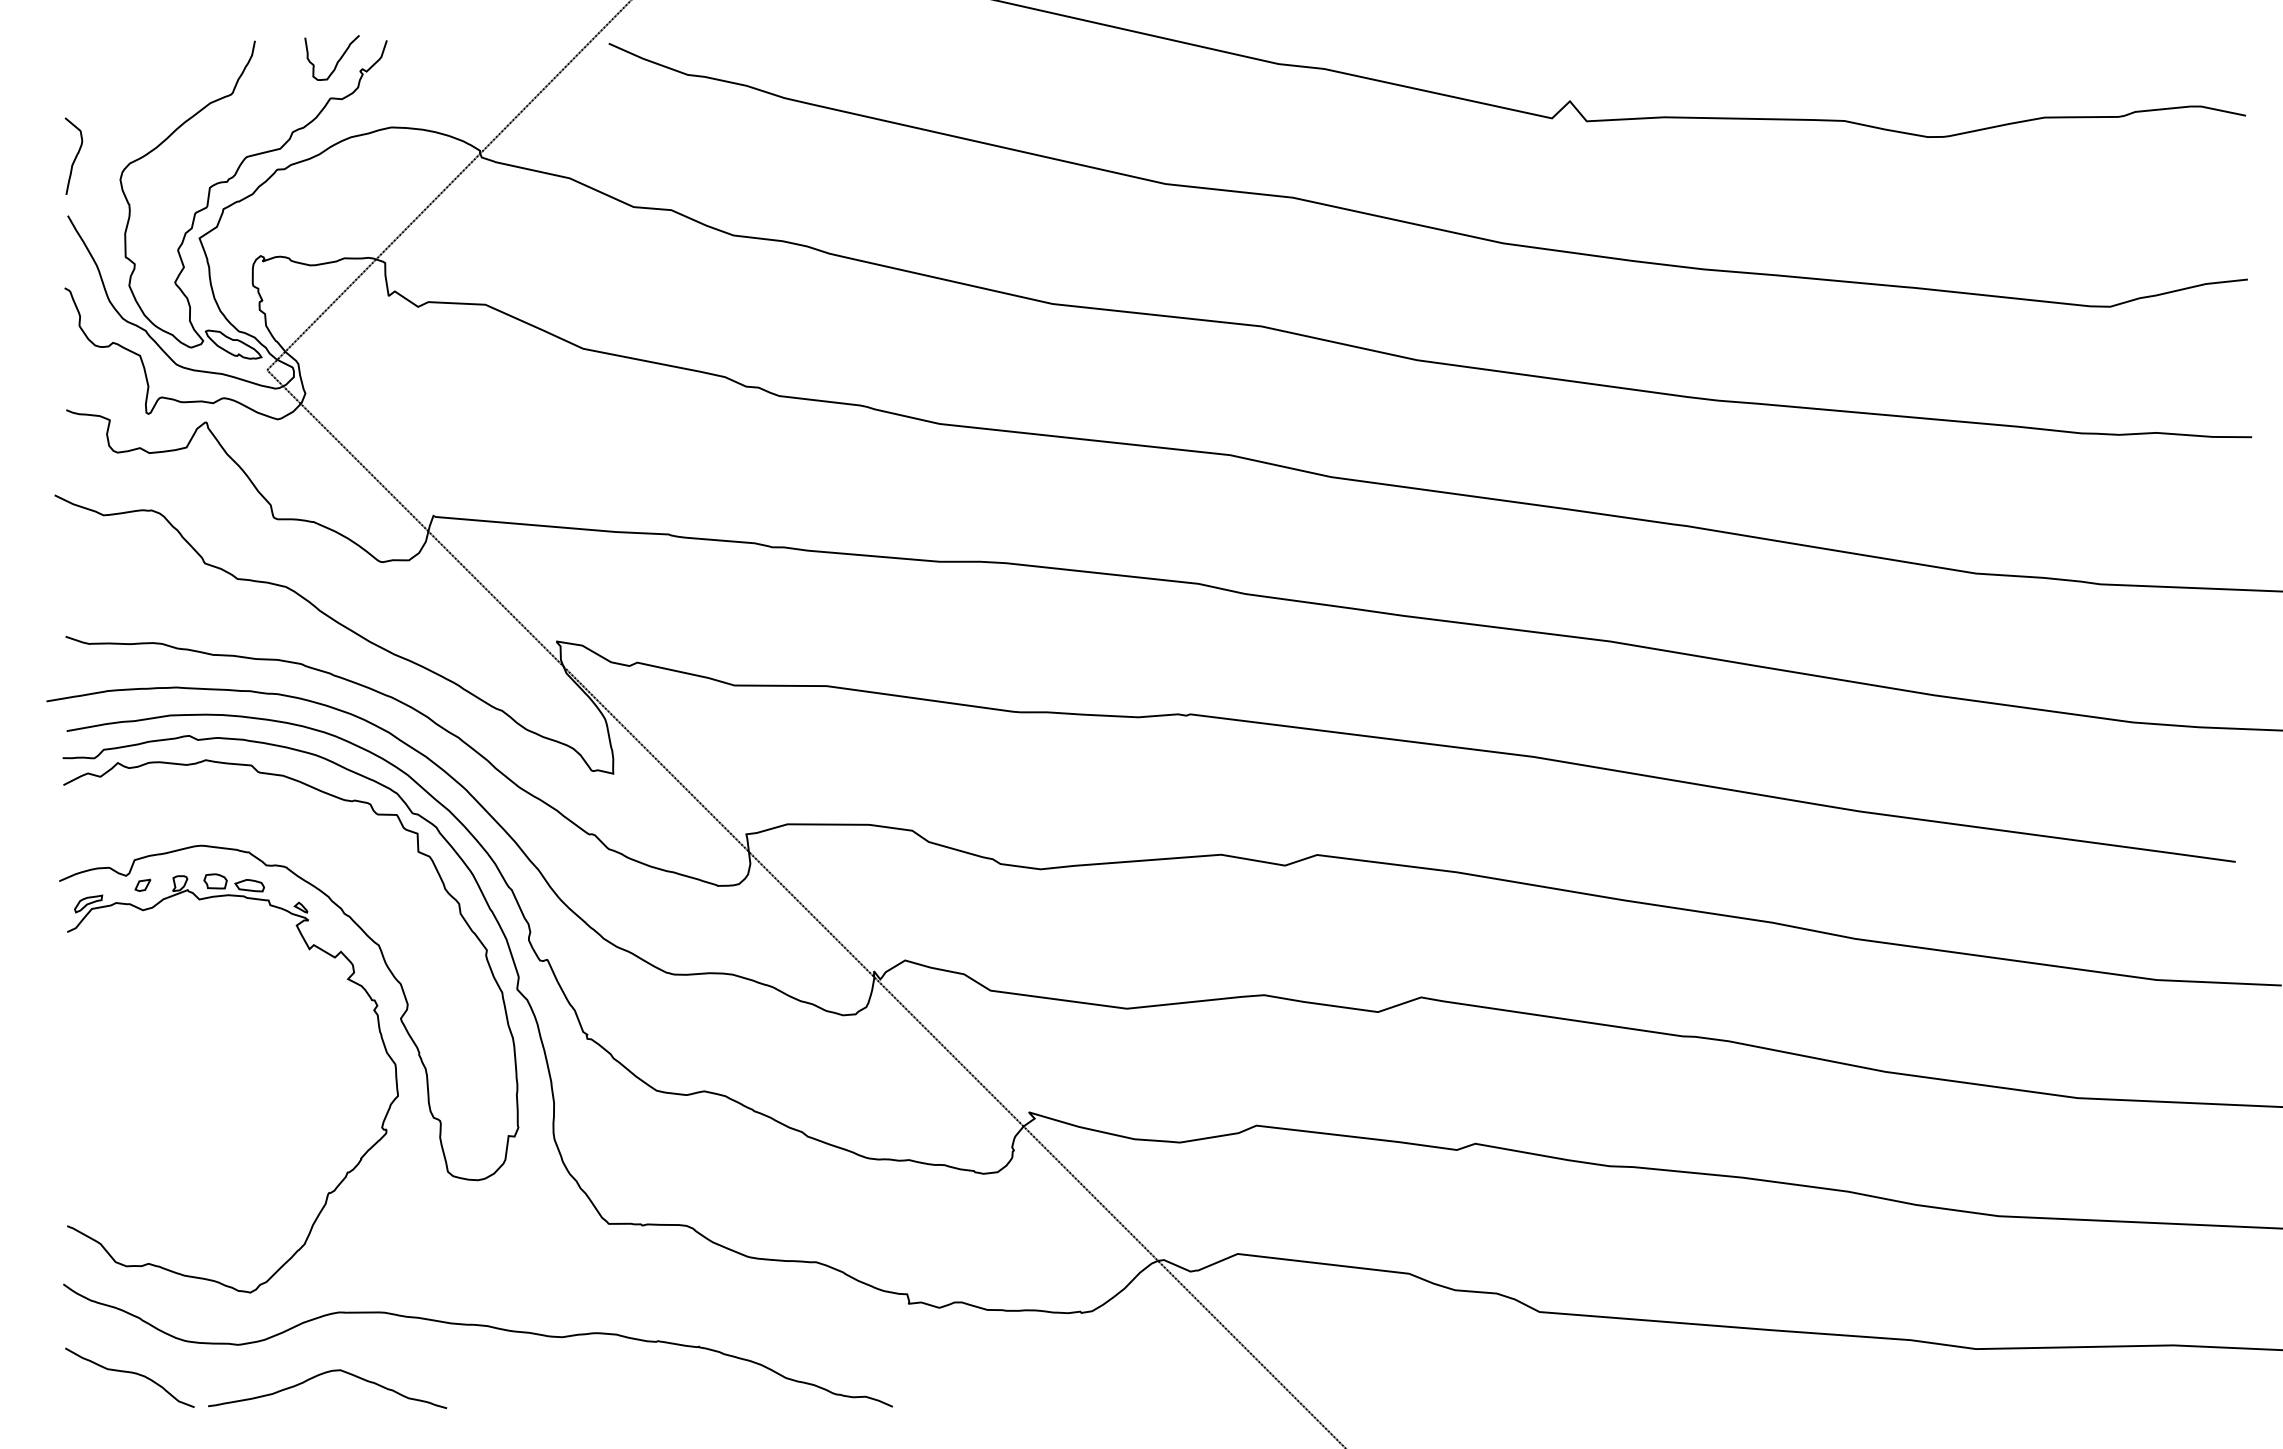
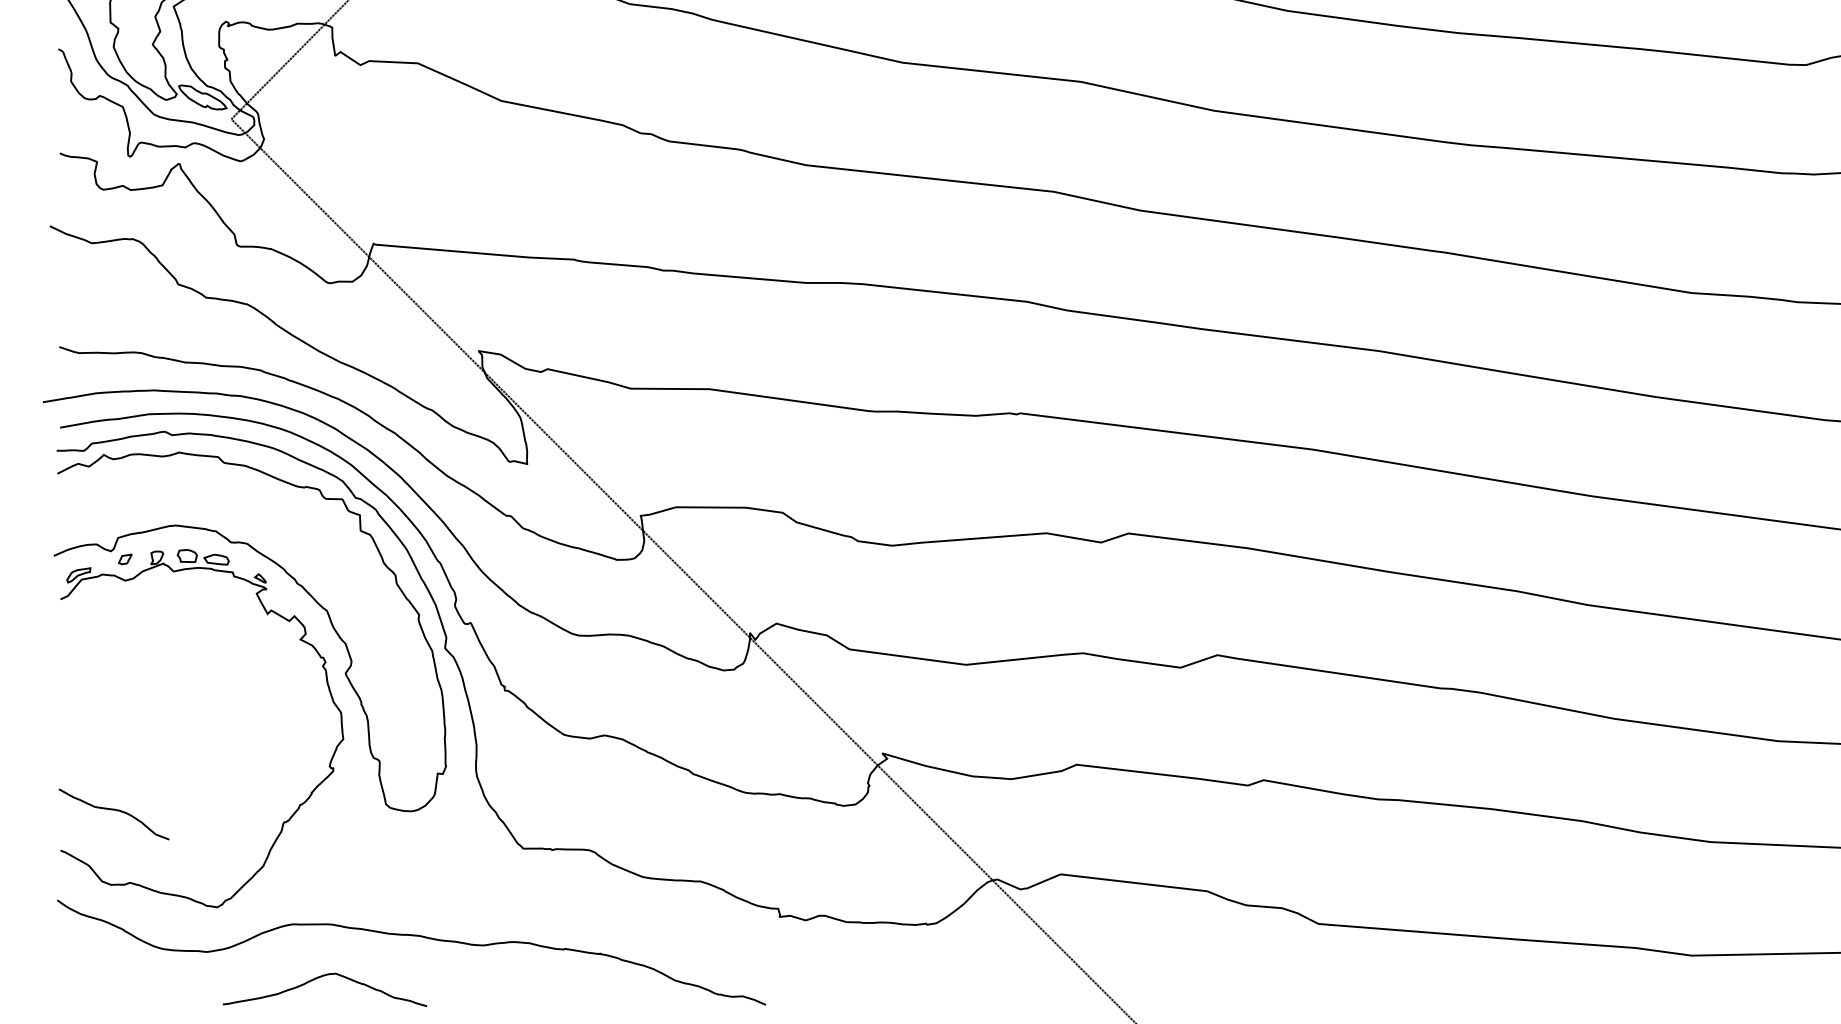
curve: (129, 1373) -> (113, 810), moved
curve: (323, 1374) -> (321, 977), moved

